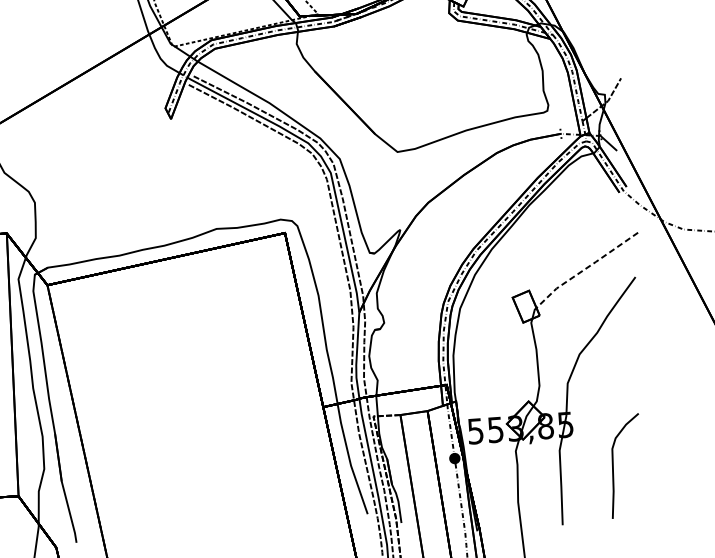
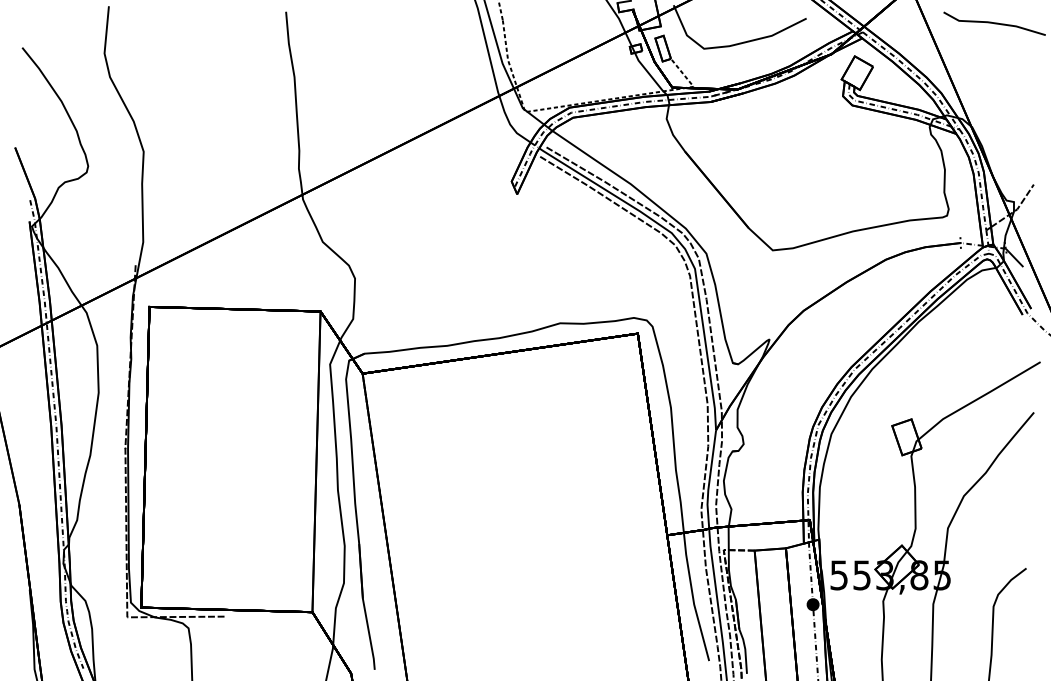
line: (586, 268) -> (978, 398), dashed -> solid

